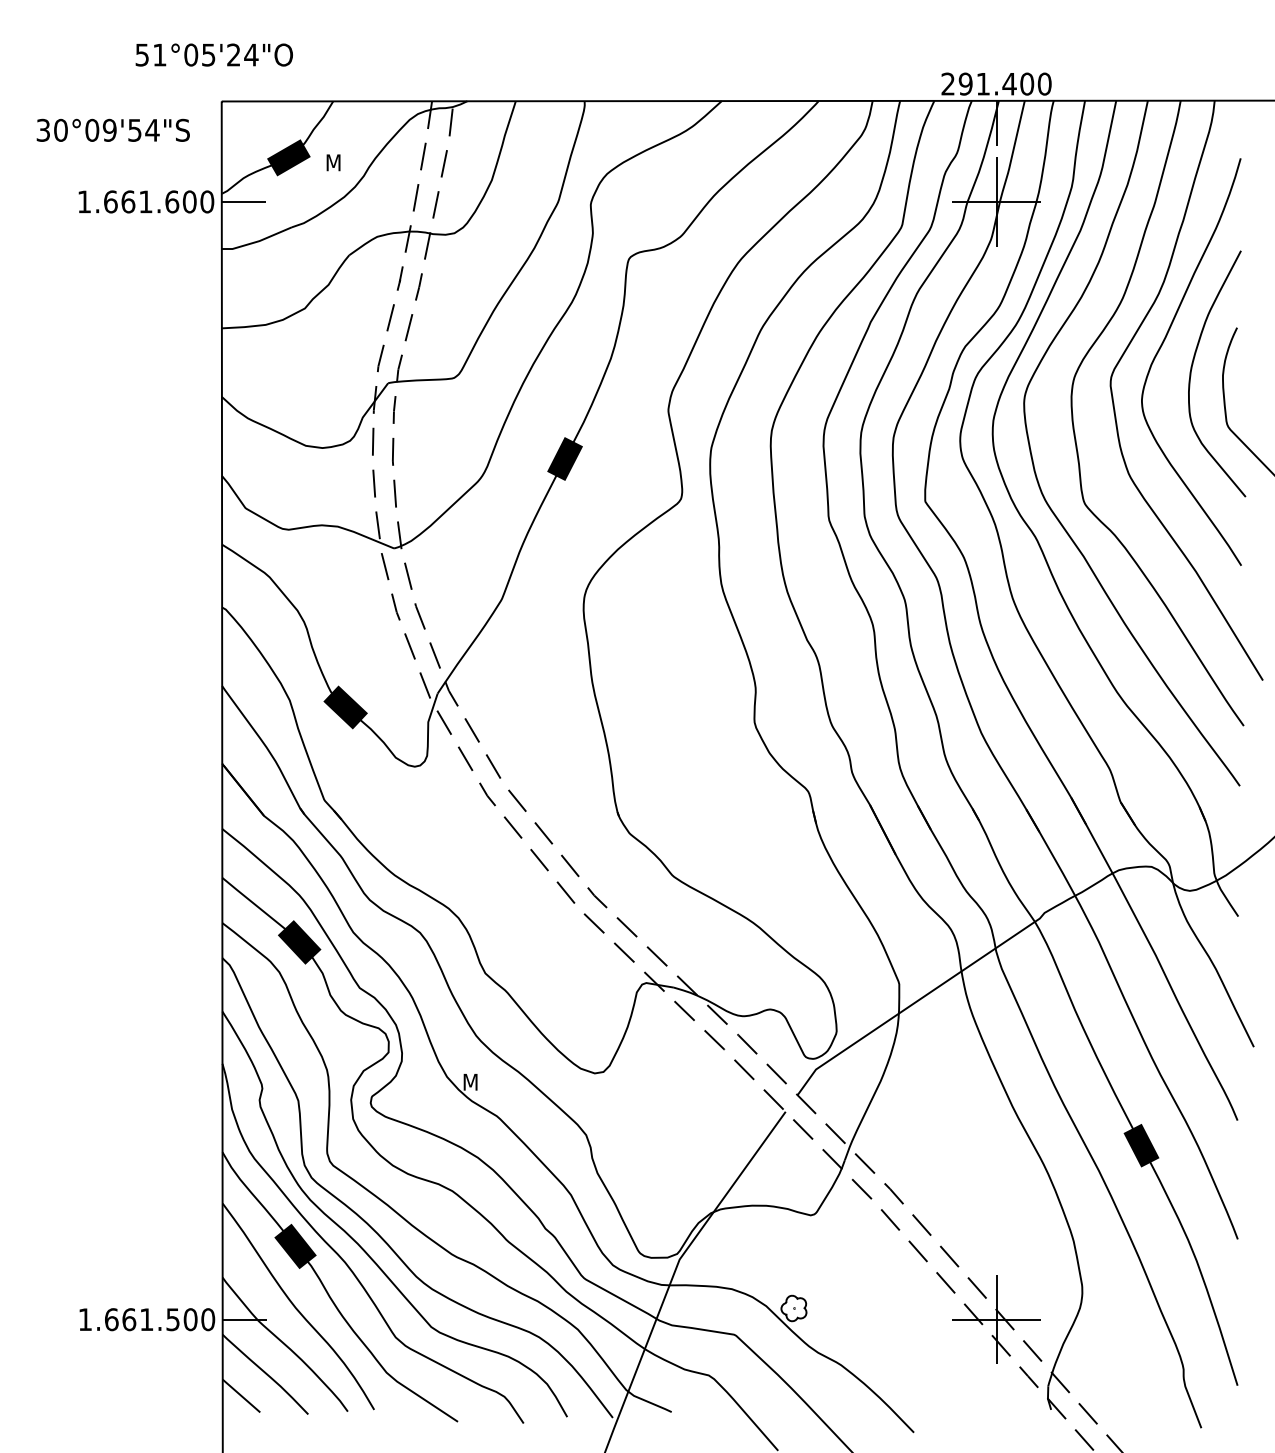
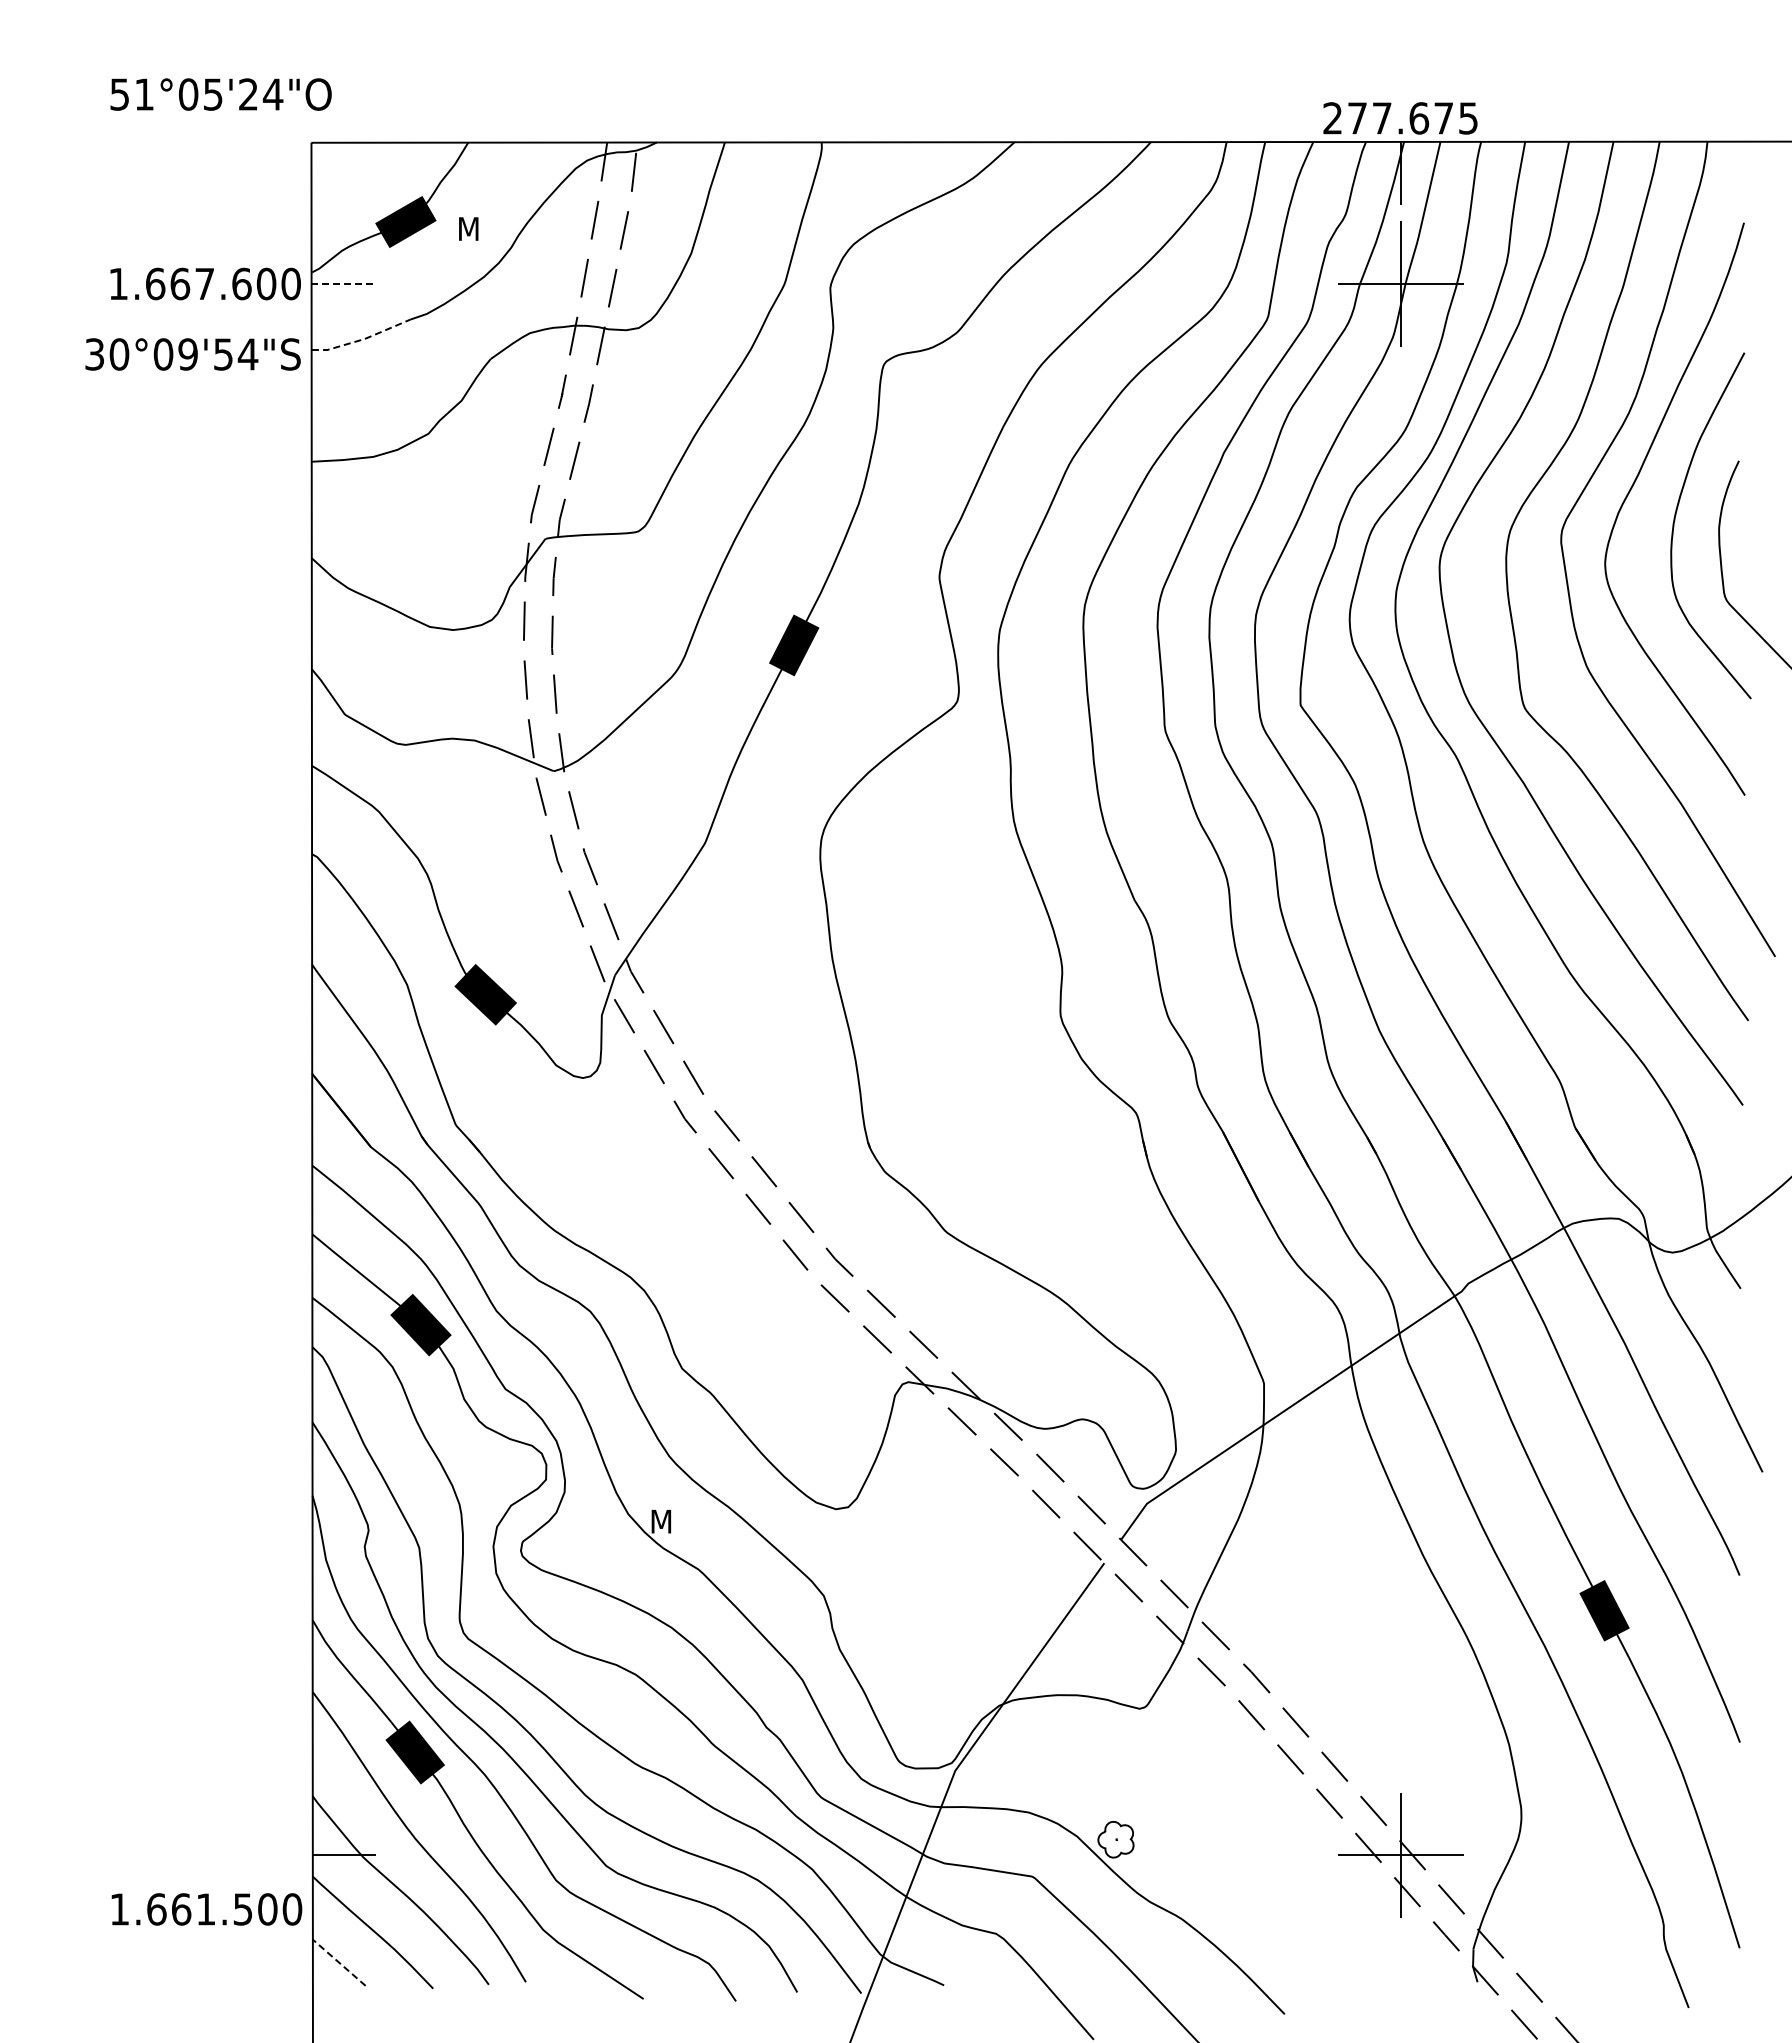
text: (213, 55) -> (220, 94), moved
text: (1004, 84) -> (1412, 118), 291.400 -> 277.675
text: (112, 130) -> (192, 354), moved
text: (145, 201) -> (204, 283), 1.661.600 -> 1.667.600
line: (244, 202) -> (343, 284), solid -> dashed
line: (257, 241) -> (361, 339), solid -> dashed
text: (147, 1319) -> (206, 1909), moved
line: (240, 1395) -> (338, 1962), solid -> dashed

